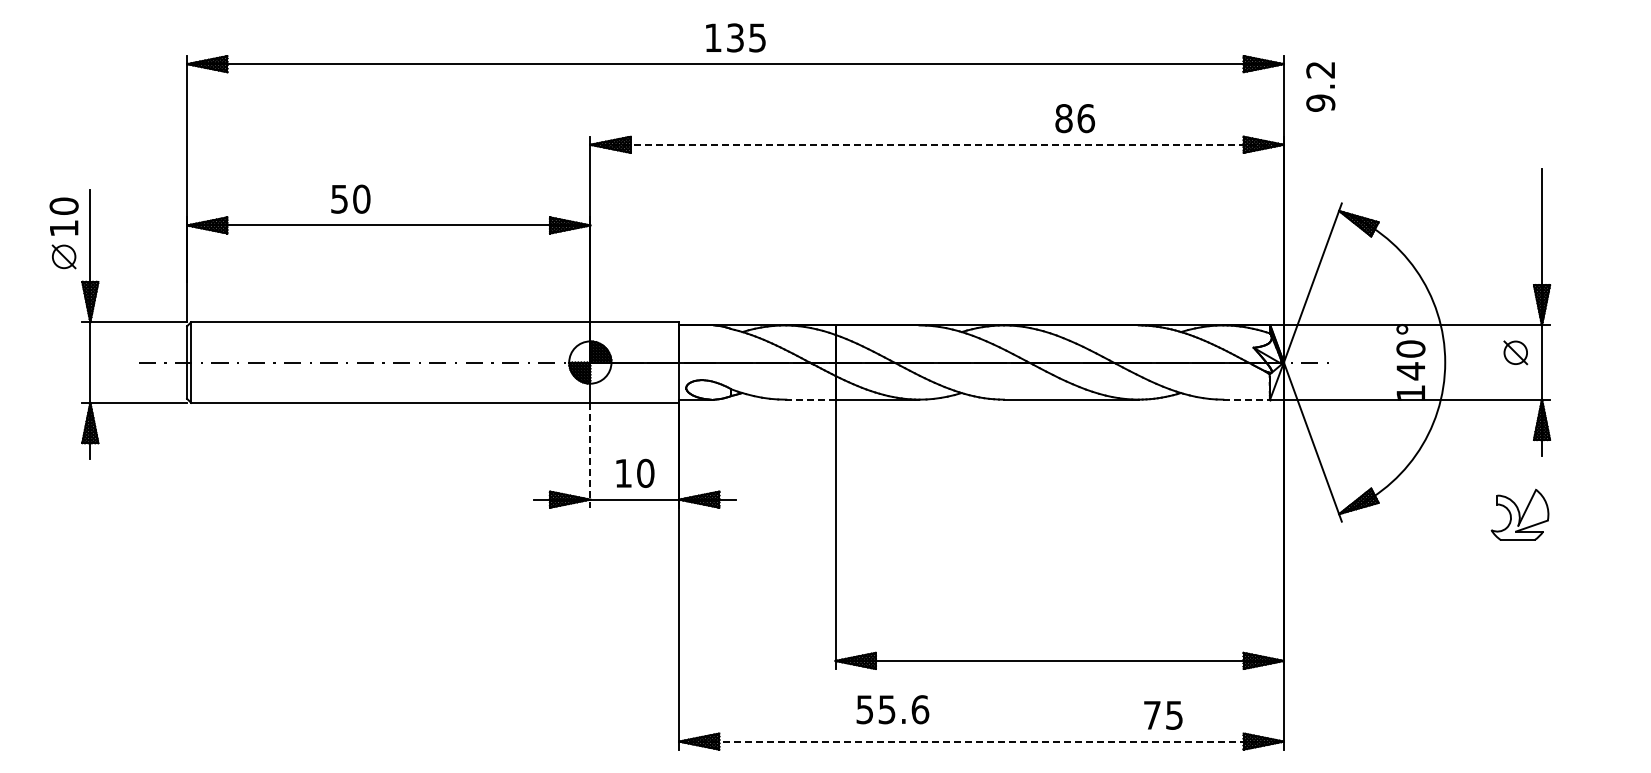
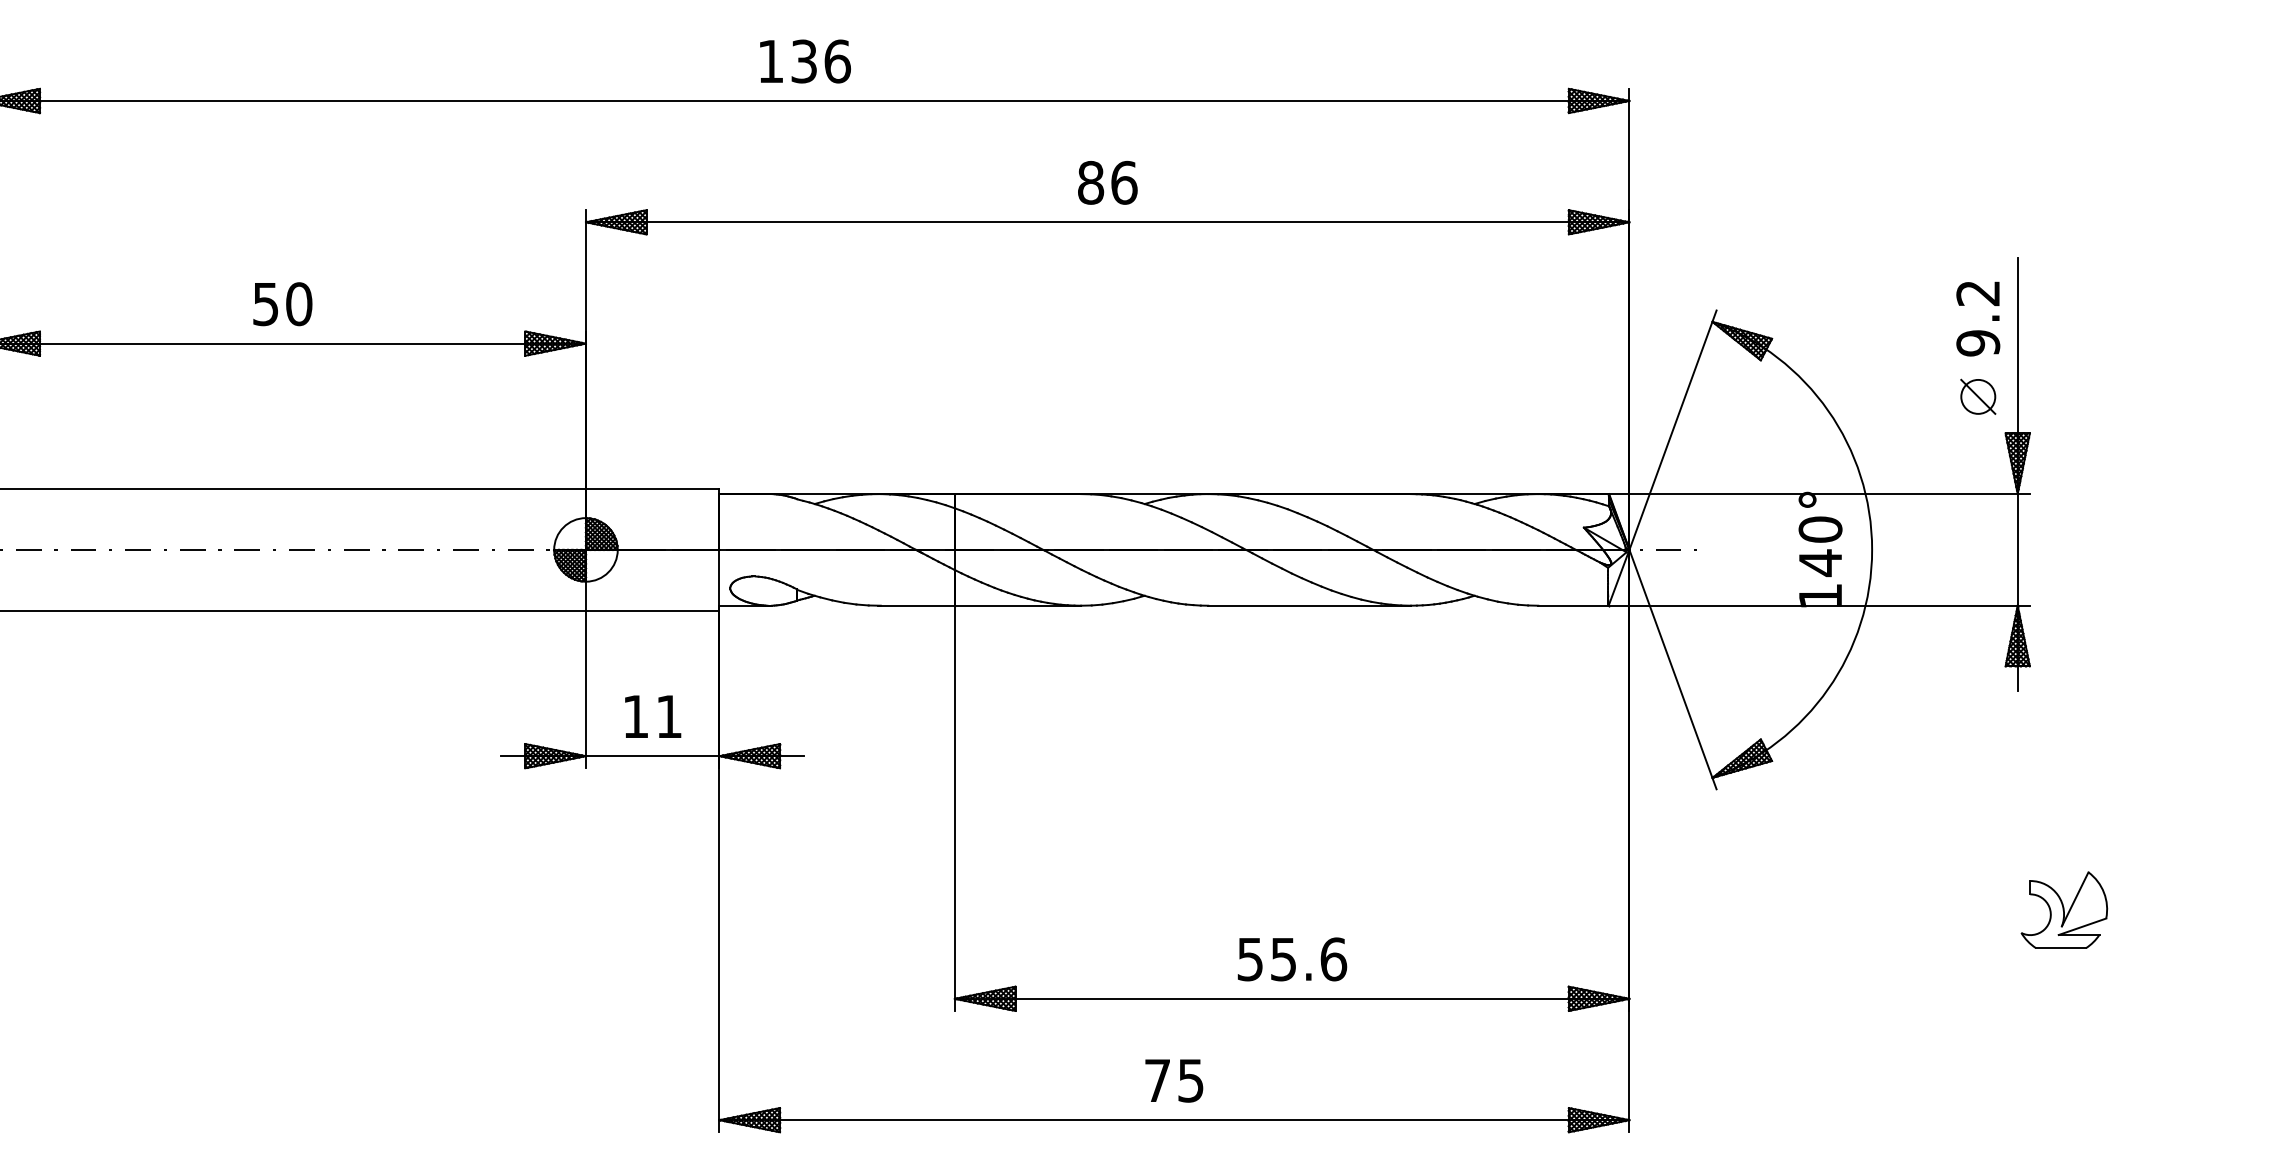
text: (757, 37) -> (837, 60), 135 -> 136
text: (1320, 86) -> (1977, 318), moved
text: (1075, 118) -> (1108, 182), moved
line: (937, 144) -> (1108, 221), dashed -> solid
text: (350, 198) -> (282, 303), moved
part: (1515, 352) -> (1977, 396), moved
line: (810, 399) -> (917, 605), dashed -> solid
line: (1247, 399) -> (1574, 605), dashed -> solid
line: (590, 455) -> (586, 689), dashed -> solid
text: (645, 472) -> (668, 715), 10 -> 11
part: (1519, 514) -> (2063, 909), moved
text: (892, 709) -> (1291, 959), moved
text: (1163, 715) -> (1174, 1080), moved
line: (982, 741) -> (1175, 1120), dashed -> solid

